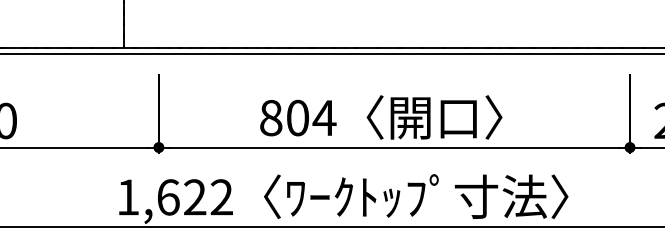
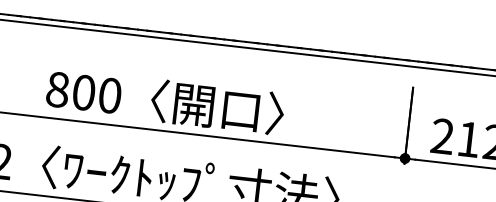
text: (324, 117) -> (110, 95), 804 -> 800

